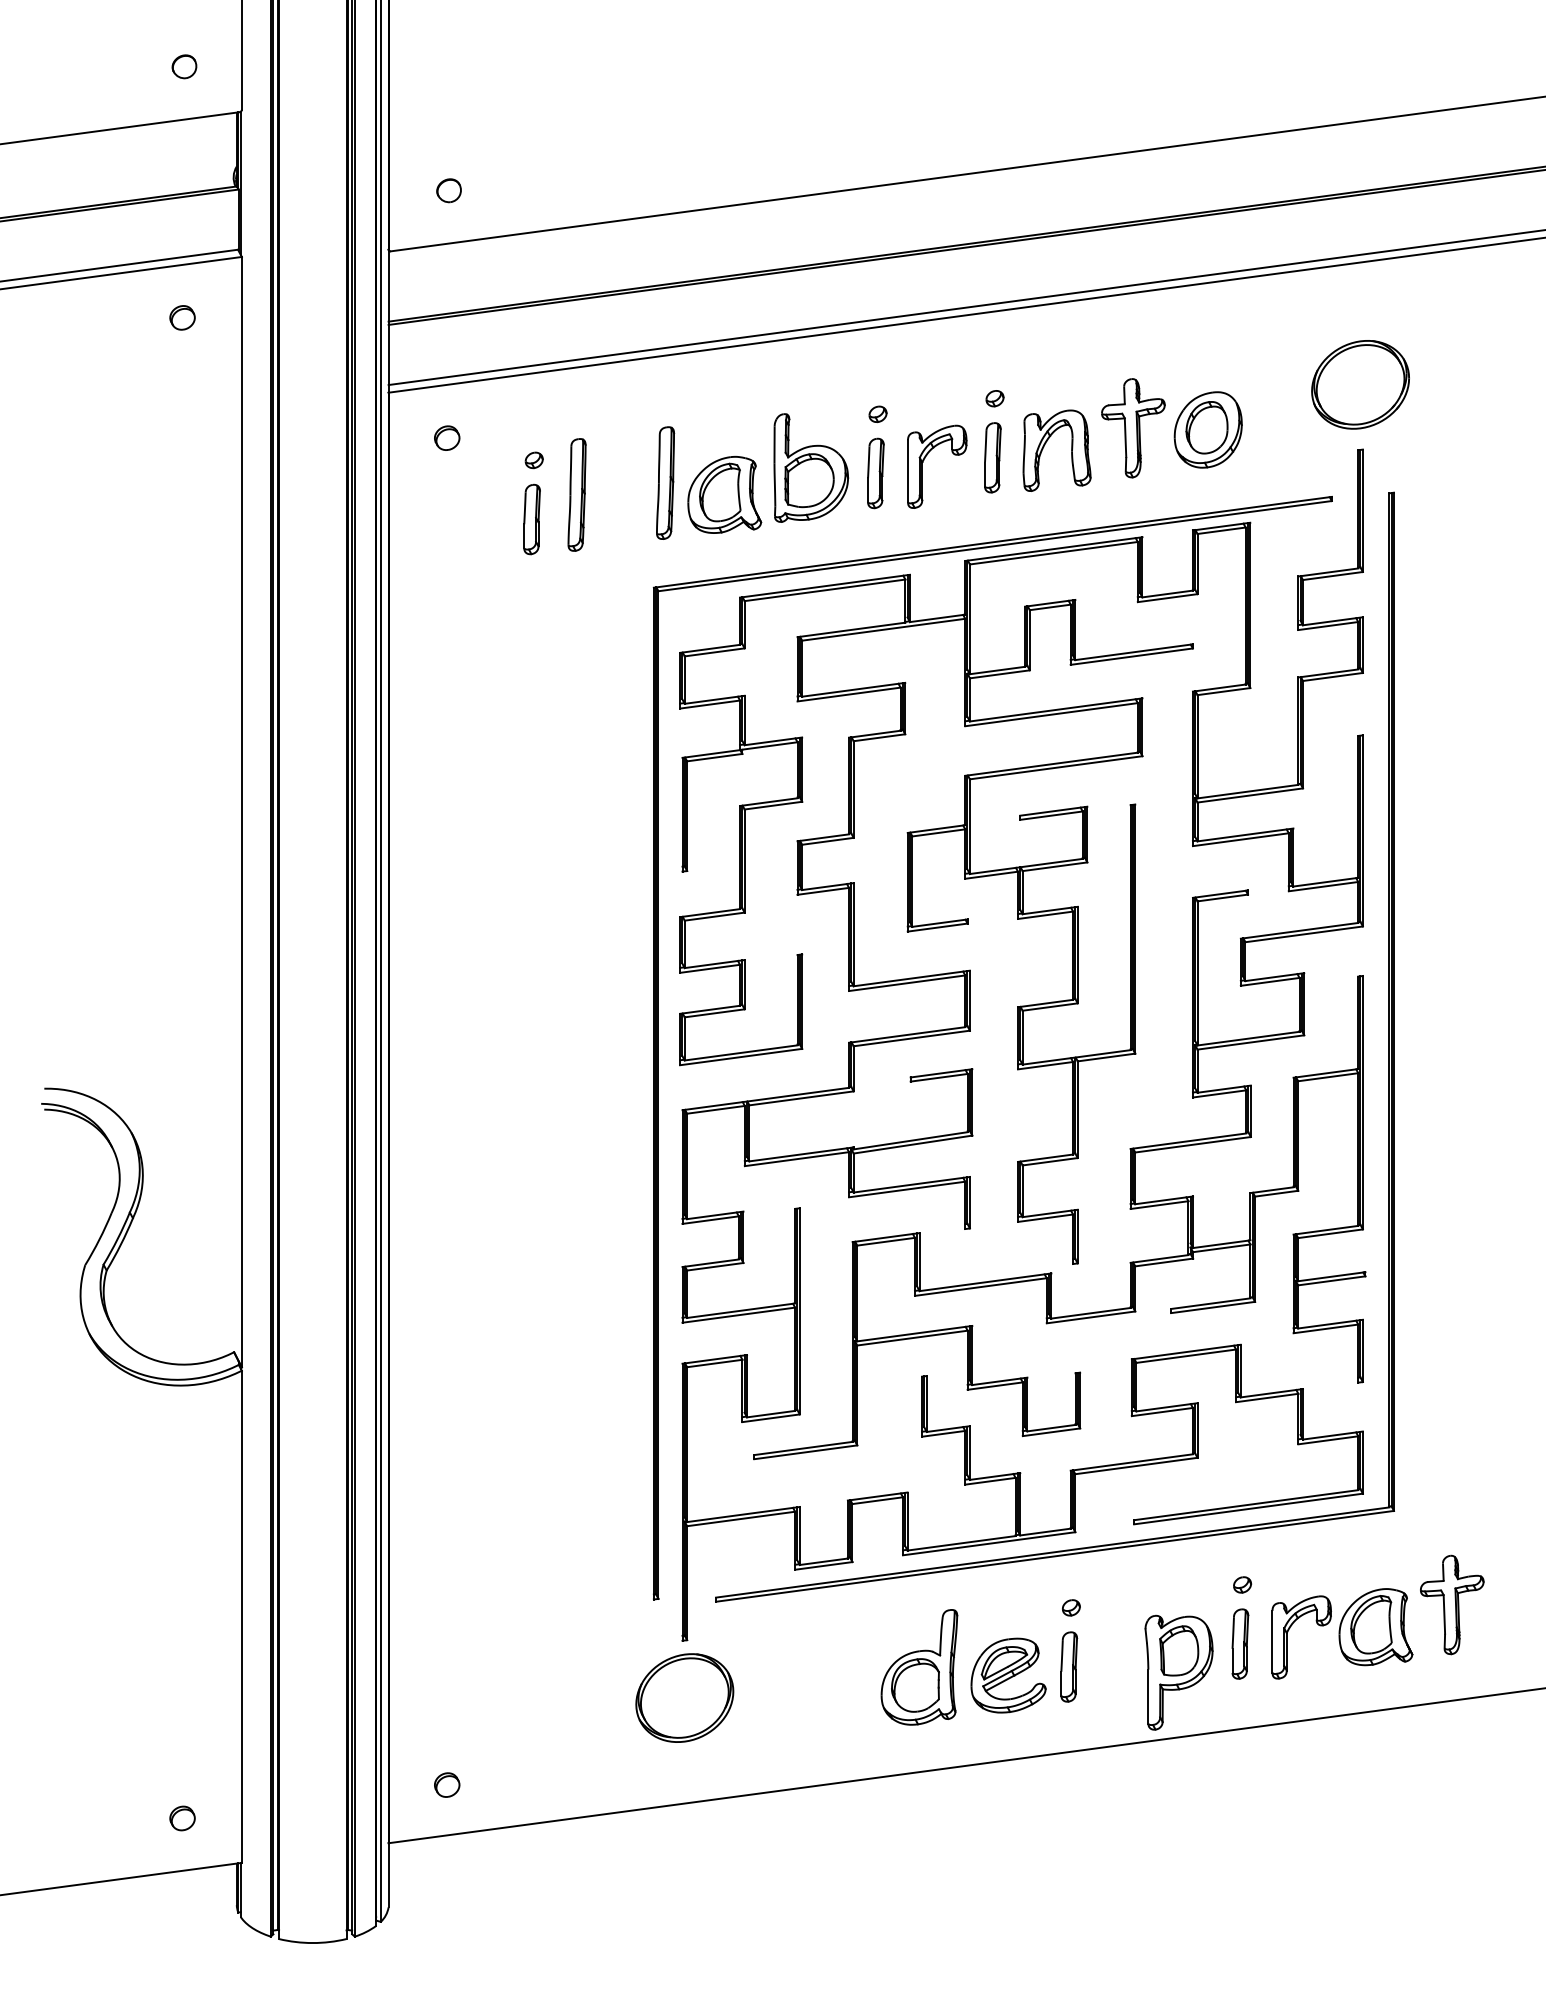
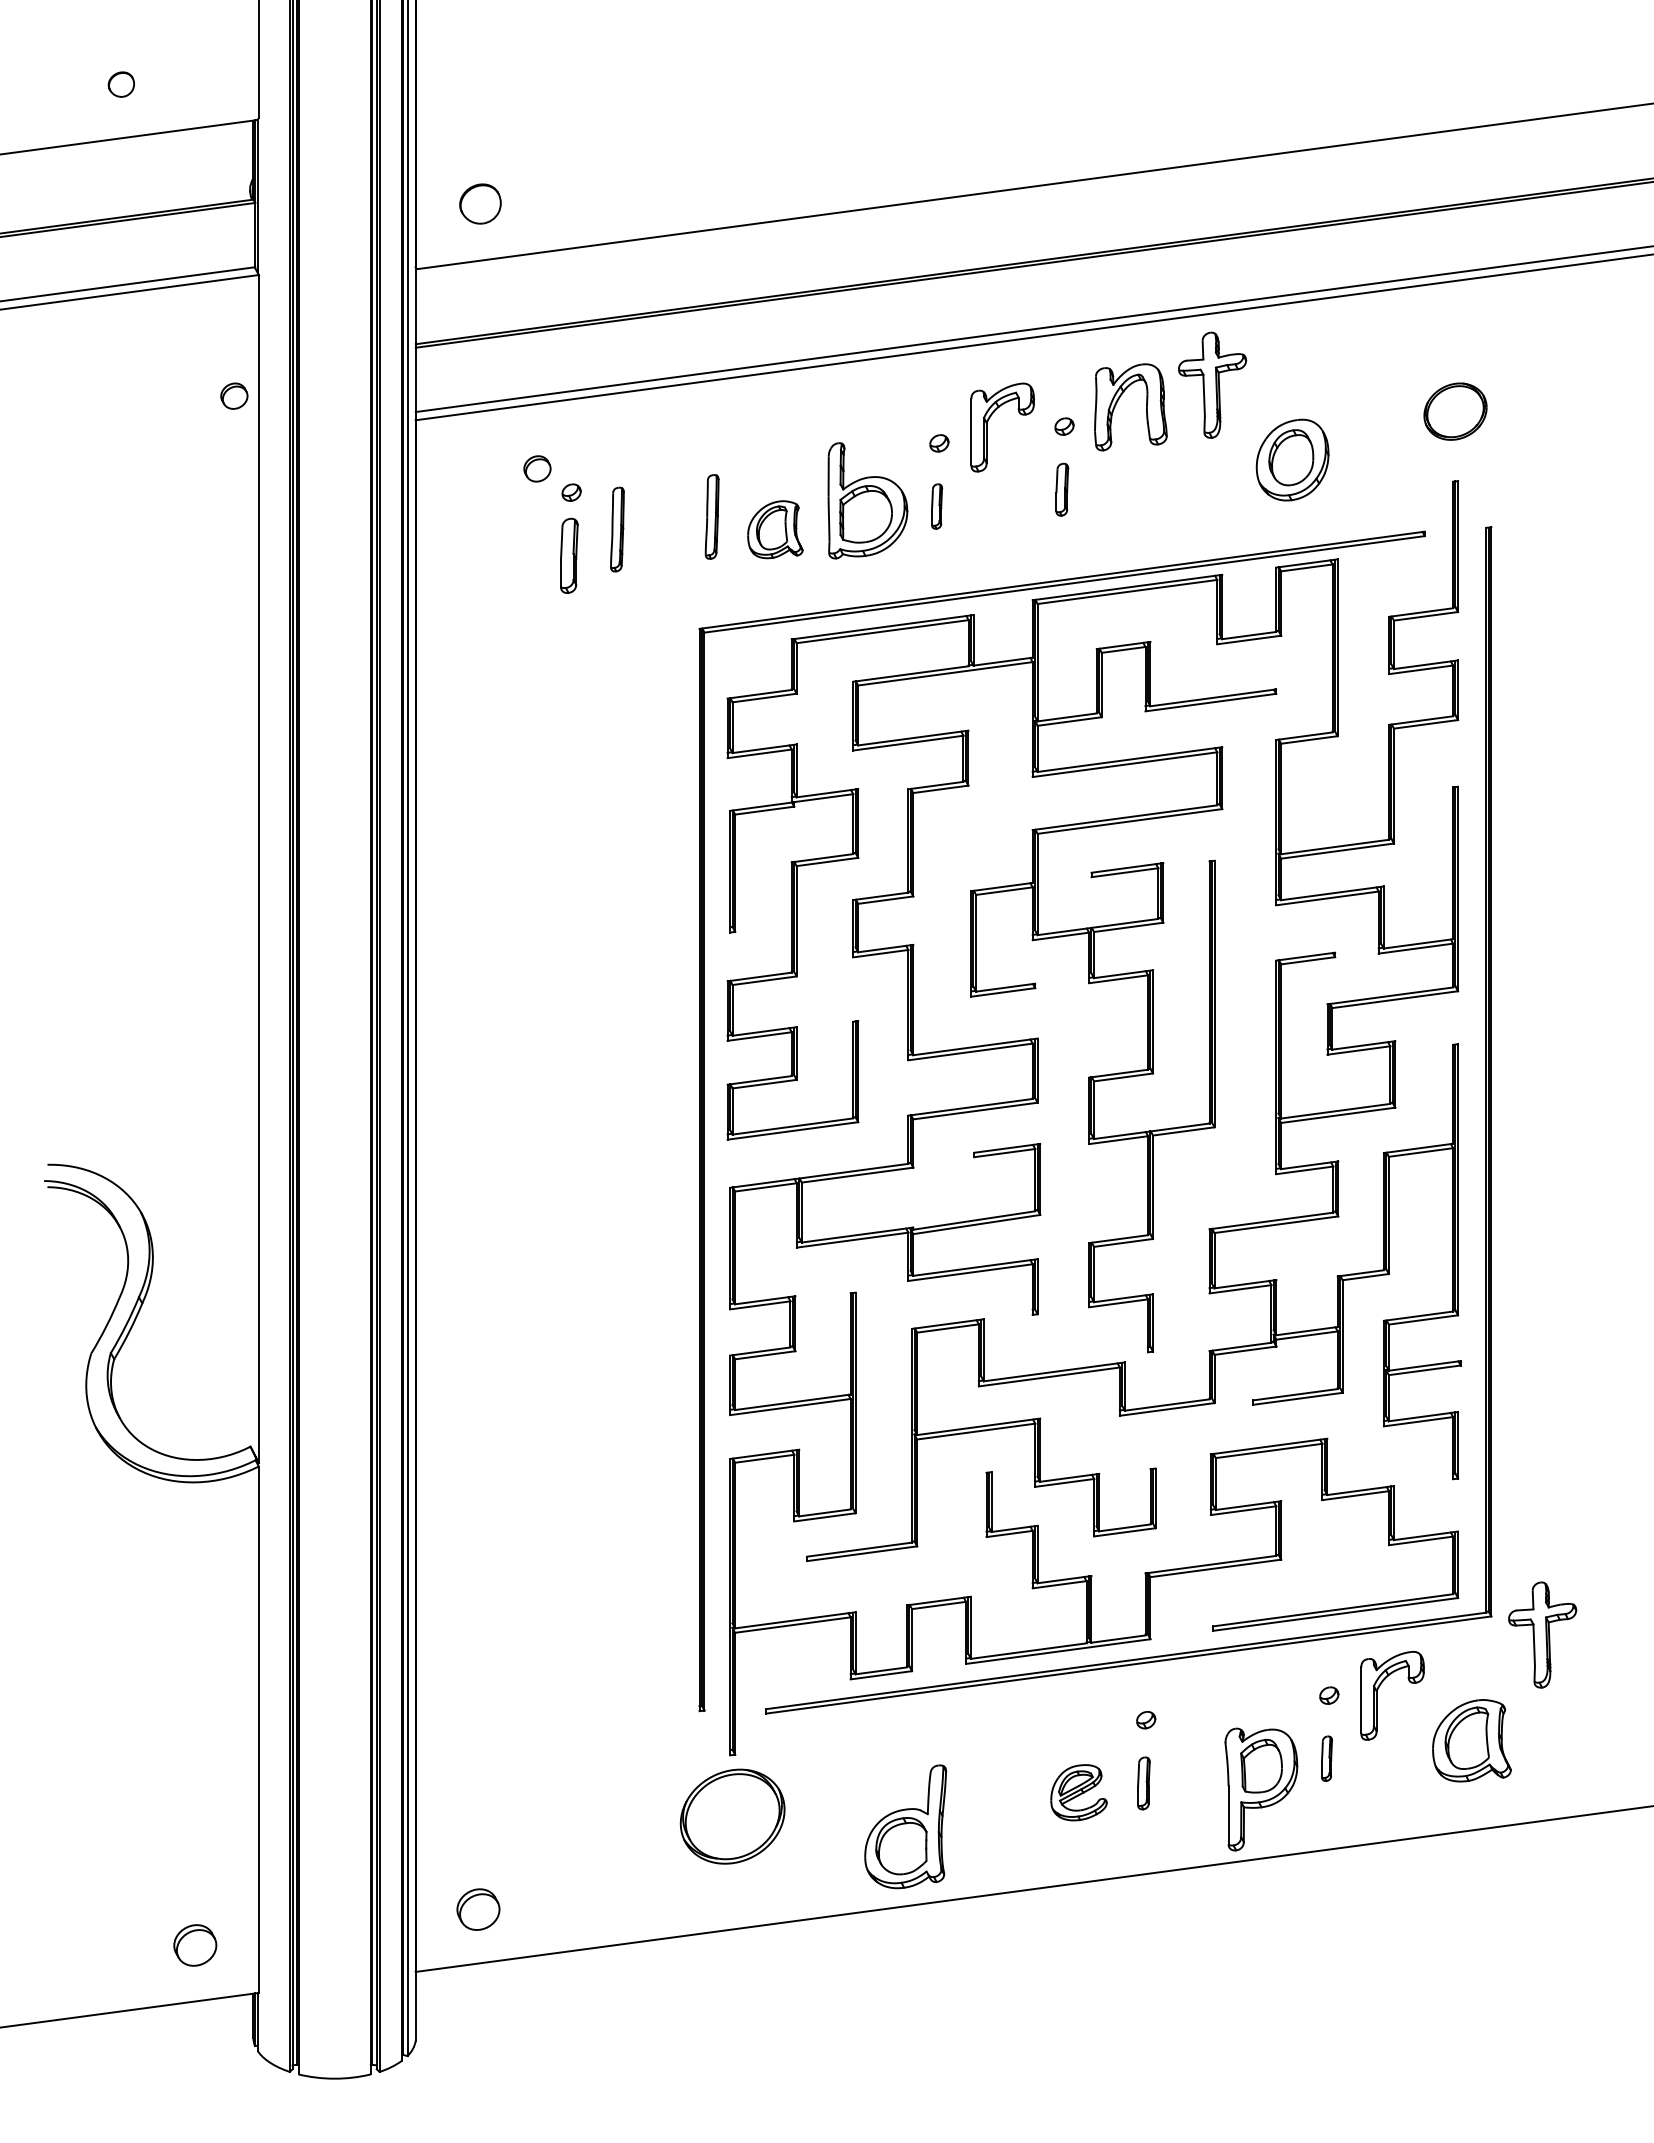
part: (183, 66) -> (120, 84), moved
part: (449, 191) -> (480, 204), size x1.6
part: (182, 317) -> (234, 395), moved
part: (1360, 384) -> (1455, 411), size x0.6
part: (1133, 427) -> (1212, 384), moved
part: (447, 437) -> (537, 468), moved
part: (1045, 445) -> (1118, 401), moved
part: (993, 457) -> (1062, 489), size x0.7
part: (923, 466) -> (987, 427), moved
part: (875, 473) -> (936, 506), size x0.6
part: (665, 482) -> (712, 516), size x0.7
part: (577, 494) -> (617, 529), size x0.7
part: (724, 494) -> (775, 529), size x0.7
part: (1452, 1604) -> (1542, 1634), moved
part: (1290, 1628) -> (1380, 1686), moved
part: (1239, 1643) -> (1326, 1758), size x0.6
part: (919, 1667) -> (905, 1826), moved
part: (1068, 1667) -> (1143, 1783), size x0.7
part: (1008, 1675) -> (1078, 1792), size x0.7
part: (447, 1784) -> (478, 1909), size x1.6
part: (182, 1818) -> (195, 1945), size x1.6

